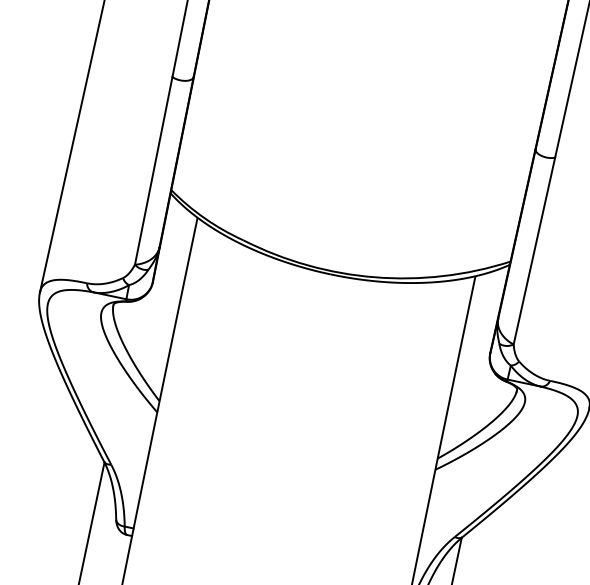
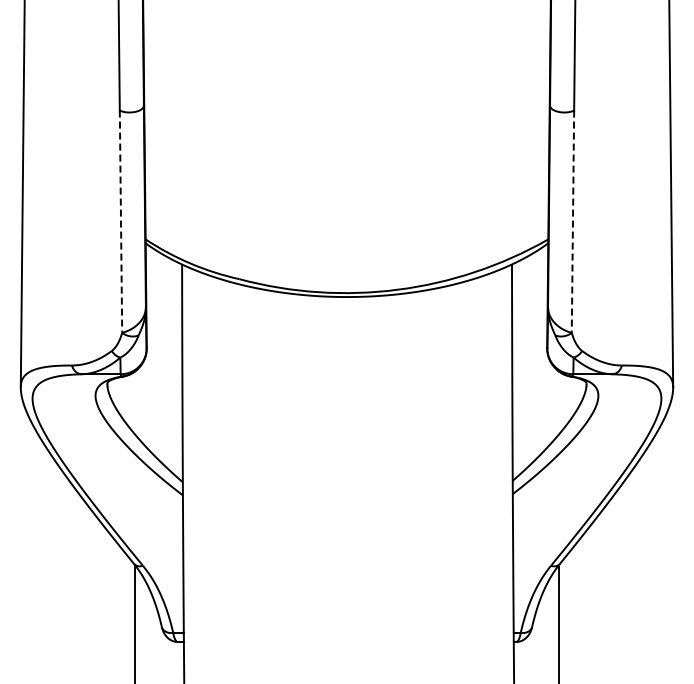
line: (154, 171) -> (121, 222), solid -> dashed
line: (533, 251) -> (572, 222), solid -> dashed

